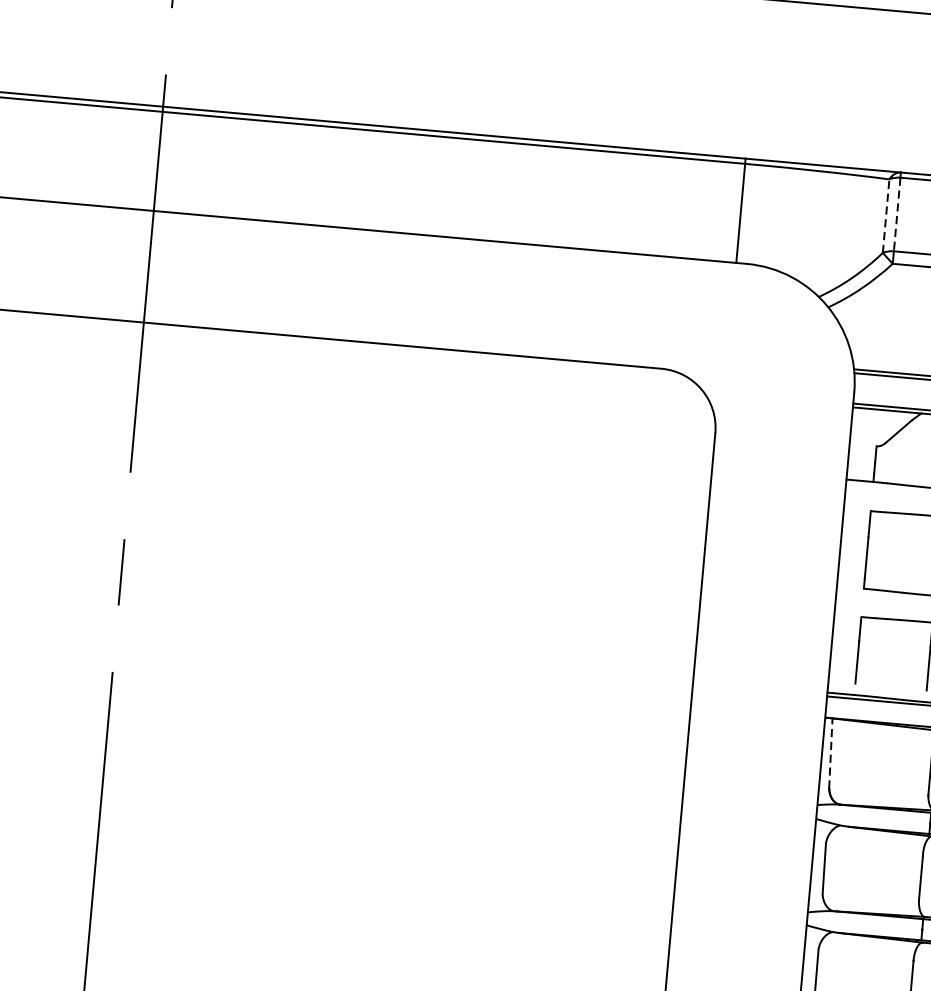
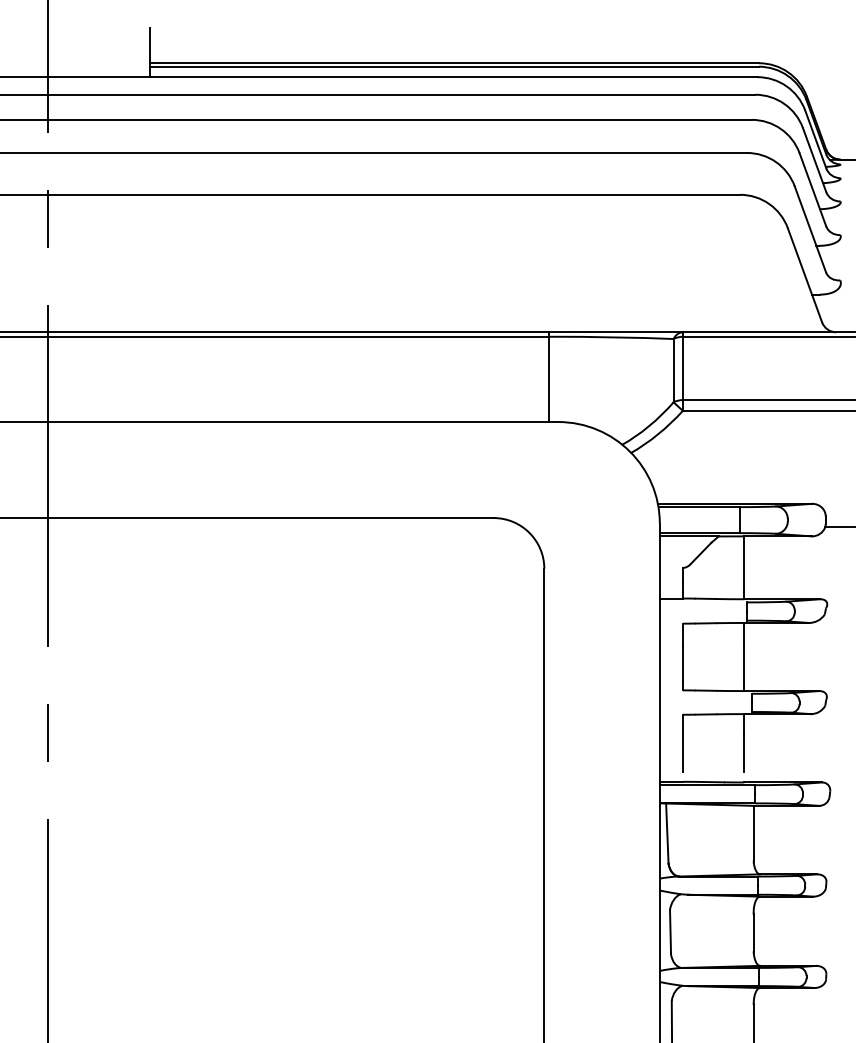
line: (896, 214) -> (682, 368), dashed -> solid
line: (886, 215) -> (673, 370), dashed -> solid
line: (831, 753) -> (667, 833), dashed -> solid

